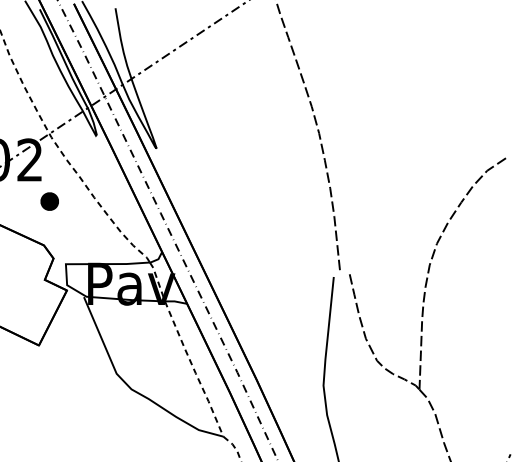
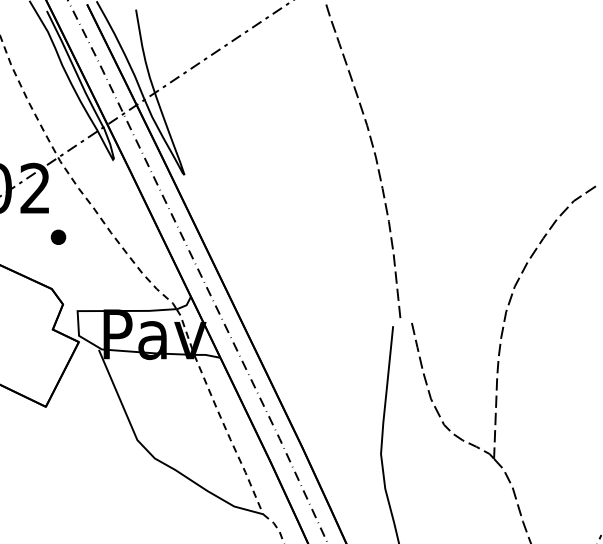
part: (49, 201) -> (58, 237), size x0.7

